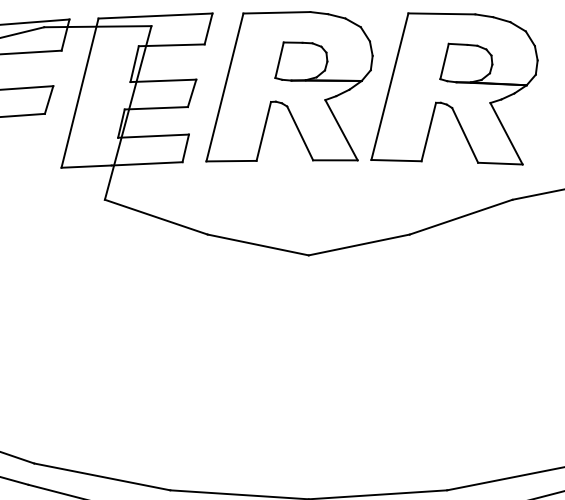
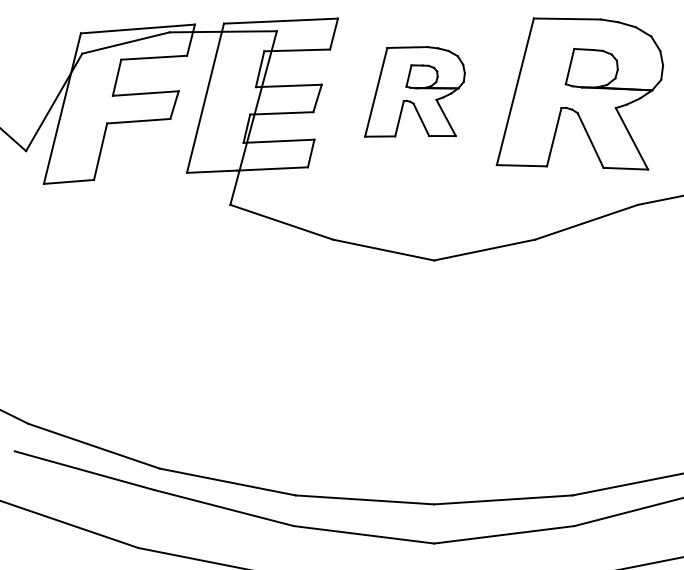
part: (289, 86) -> (414, 91), size x0.6

